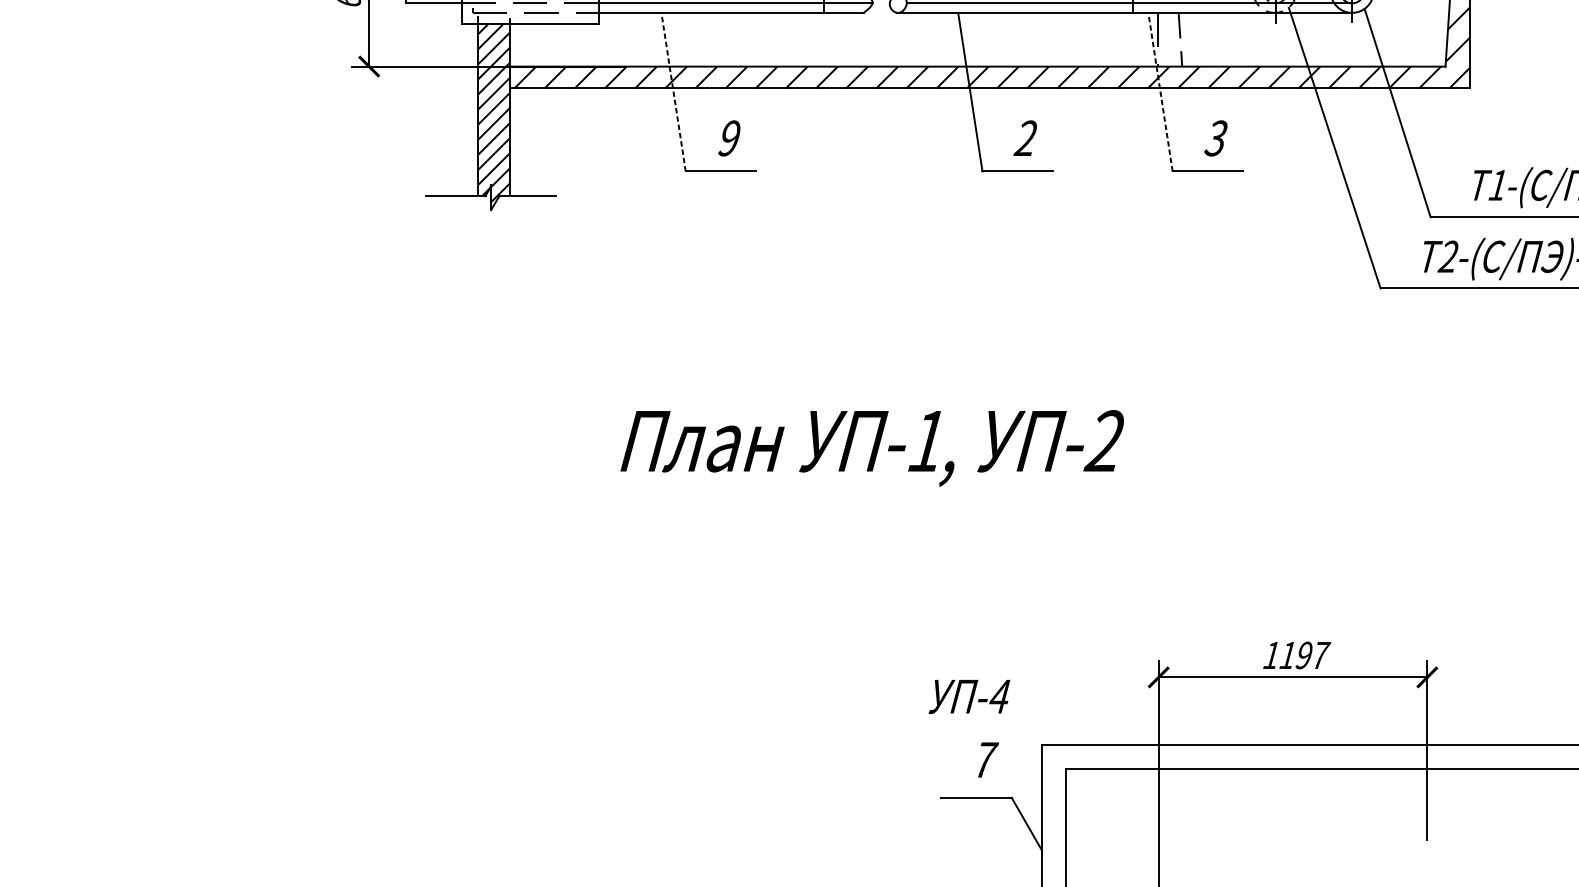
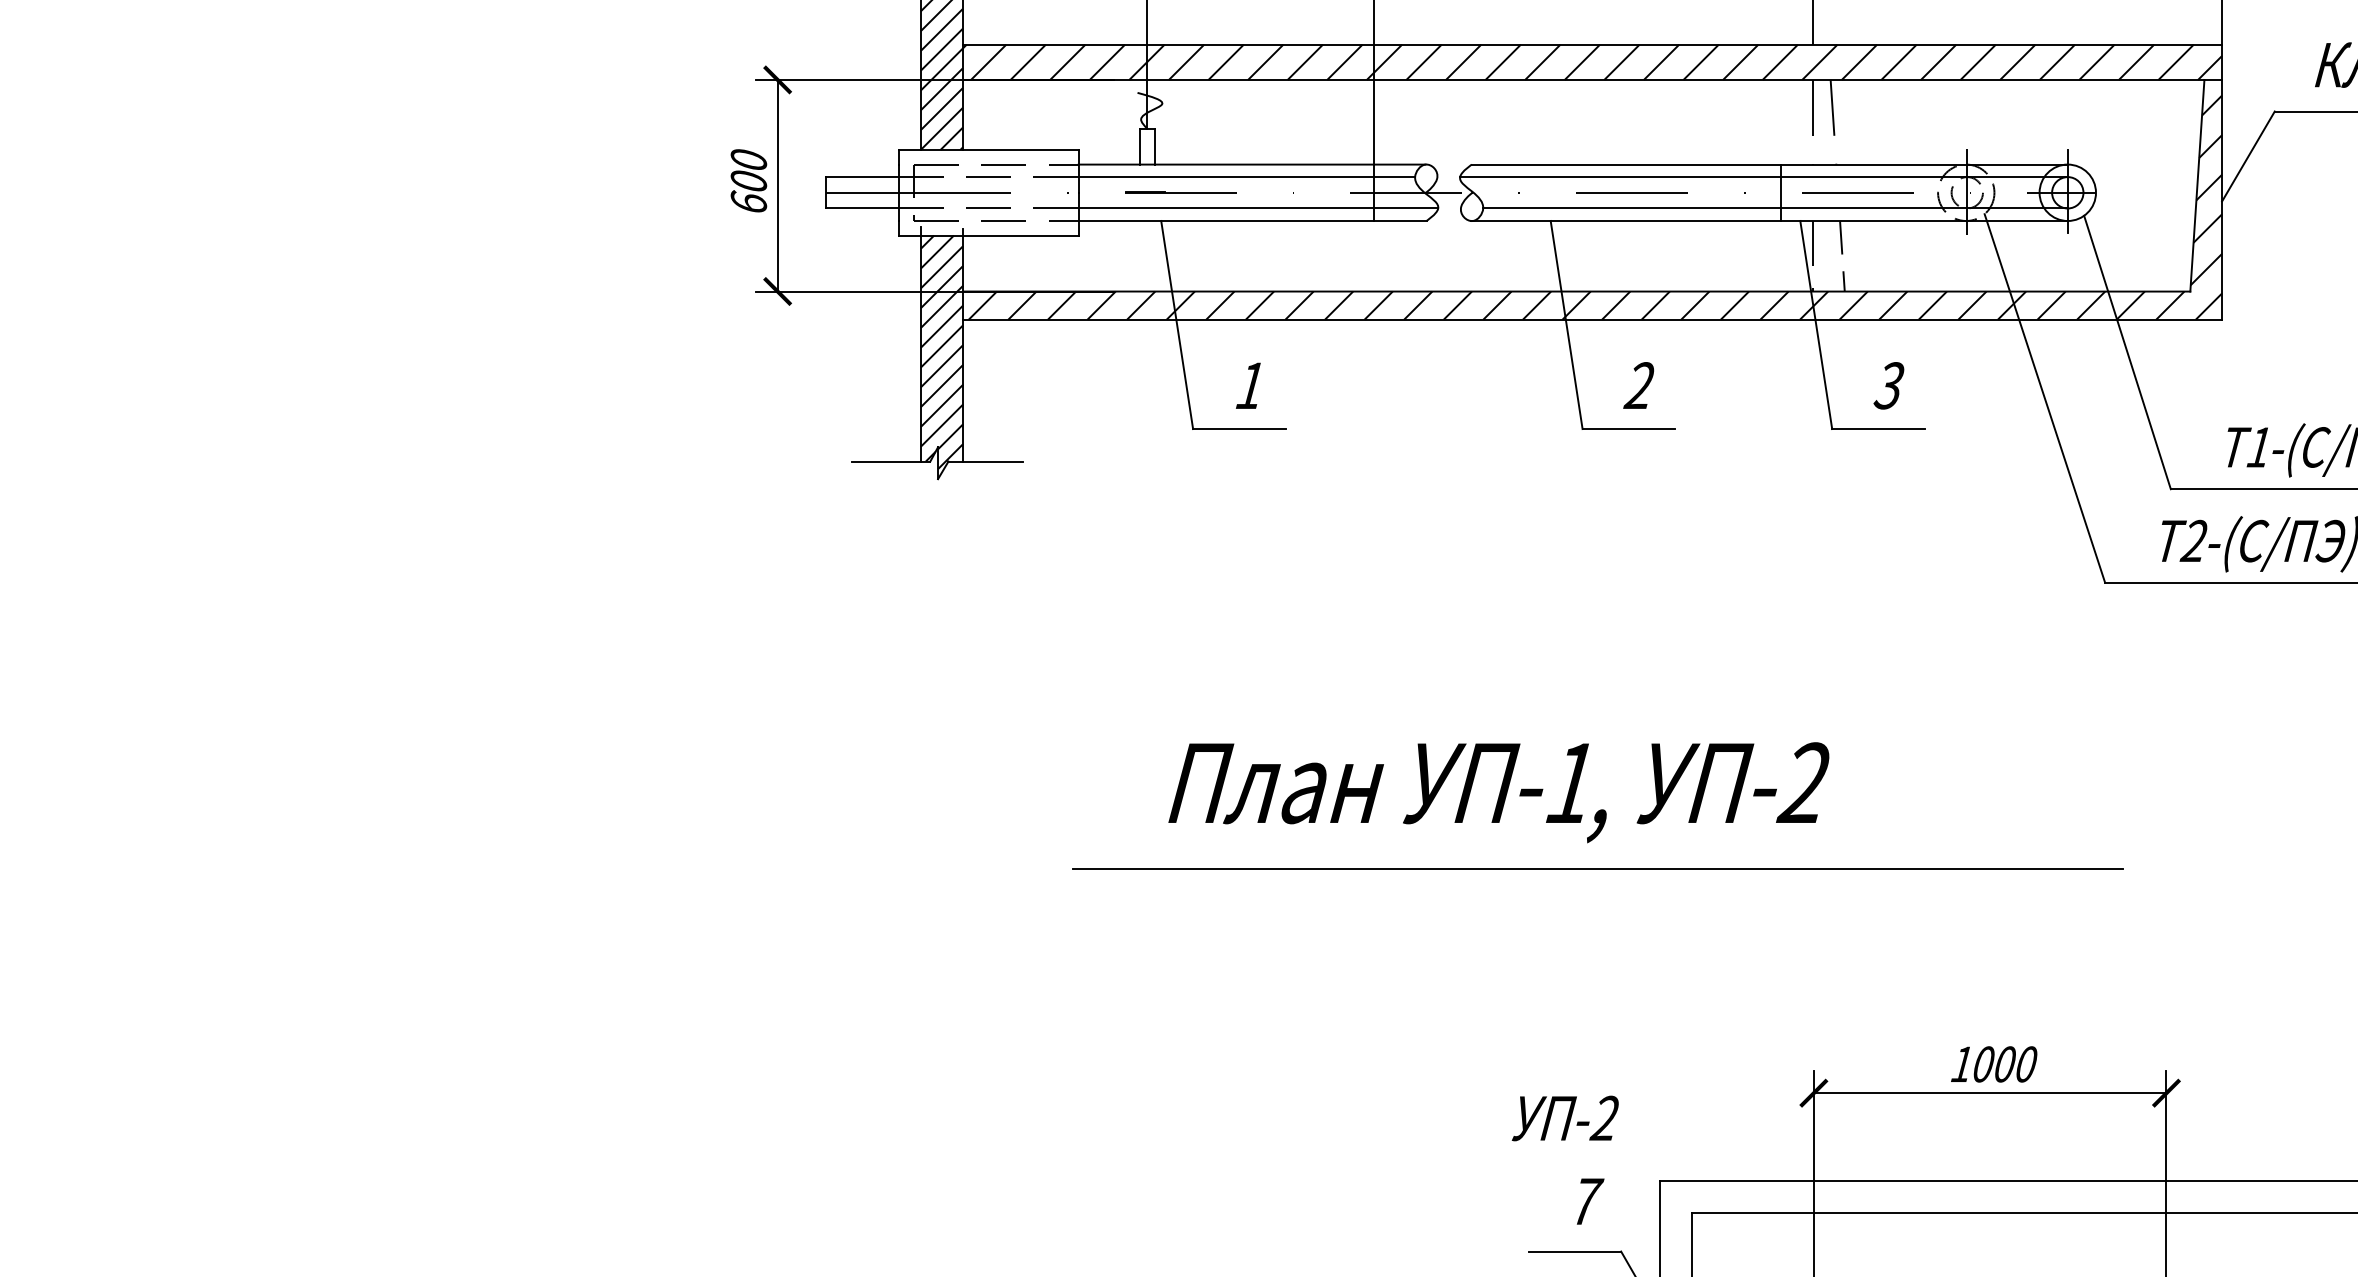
line: (673, 91) -> (1177, 324), dashed -> solid
line: (1160, 91) -> (1816, 324), dashed -> solid
text: (728, 138) -> (1249, 385), 9 -> 1
text: (871, 448) -> (1498, 792), moved
line: (993, 506) -> (1597, 869), added
text: (1305, 655) -> (2006, 1064), 1197 -> 1000
text: (999, 695) -> (1604, 1117), -4 -> -2

